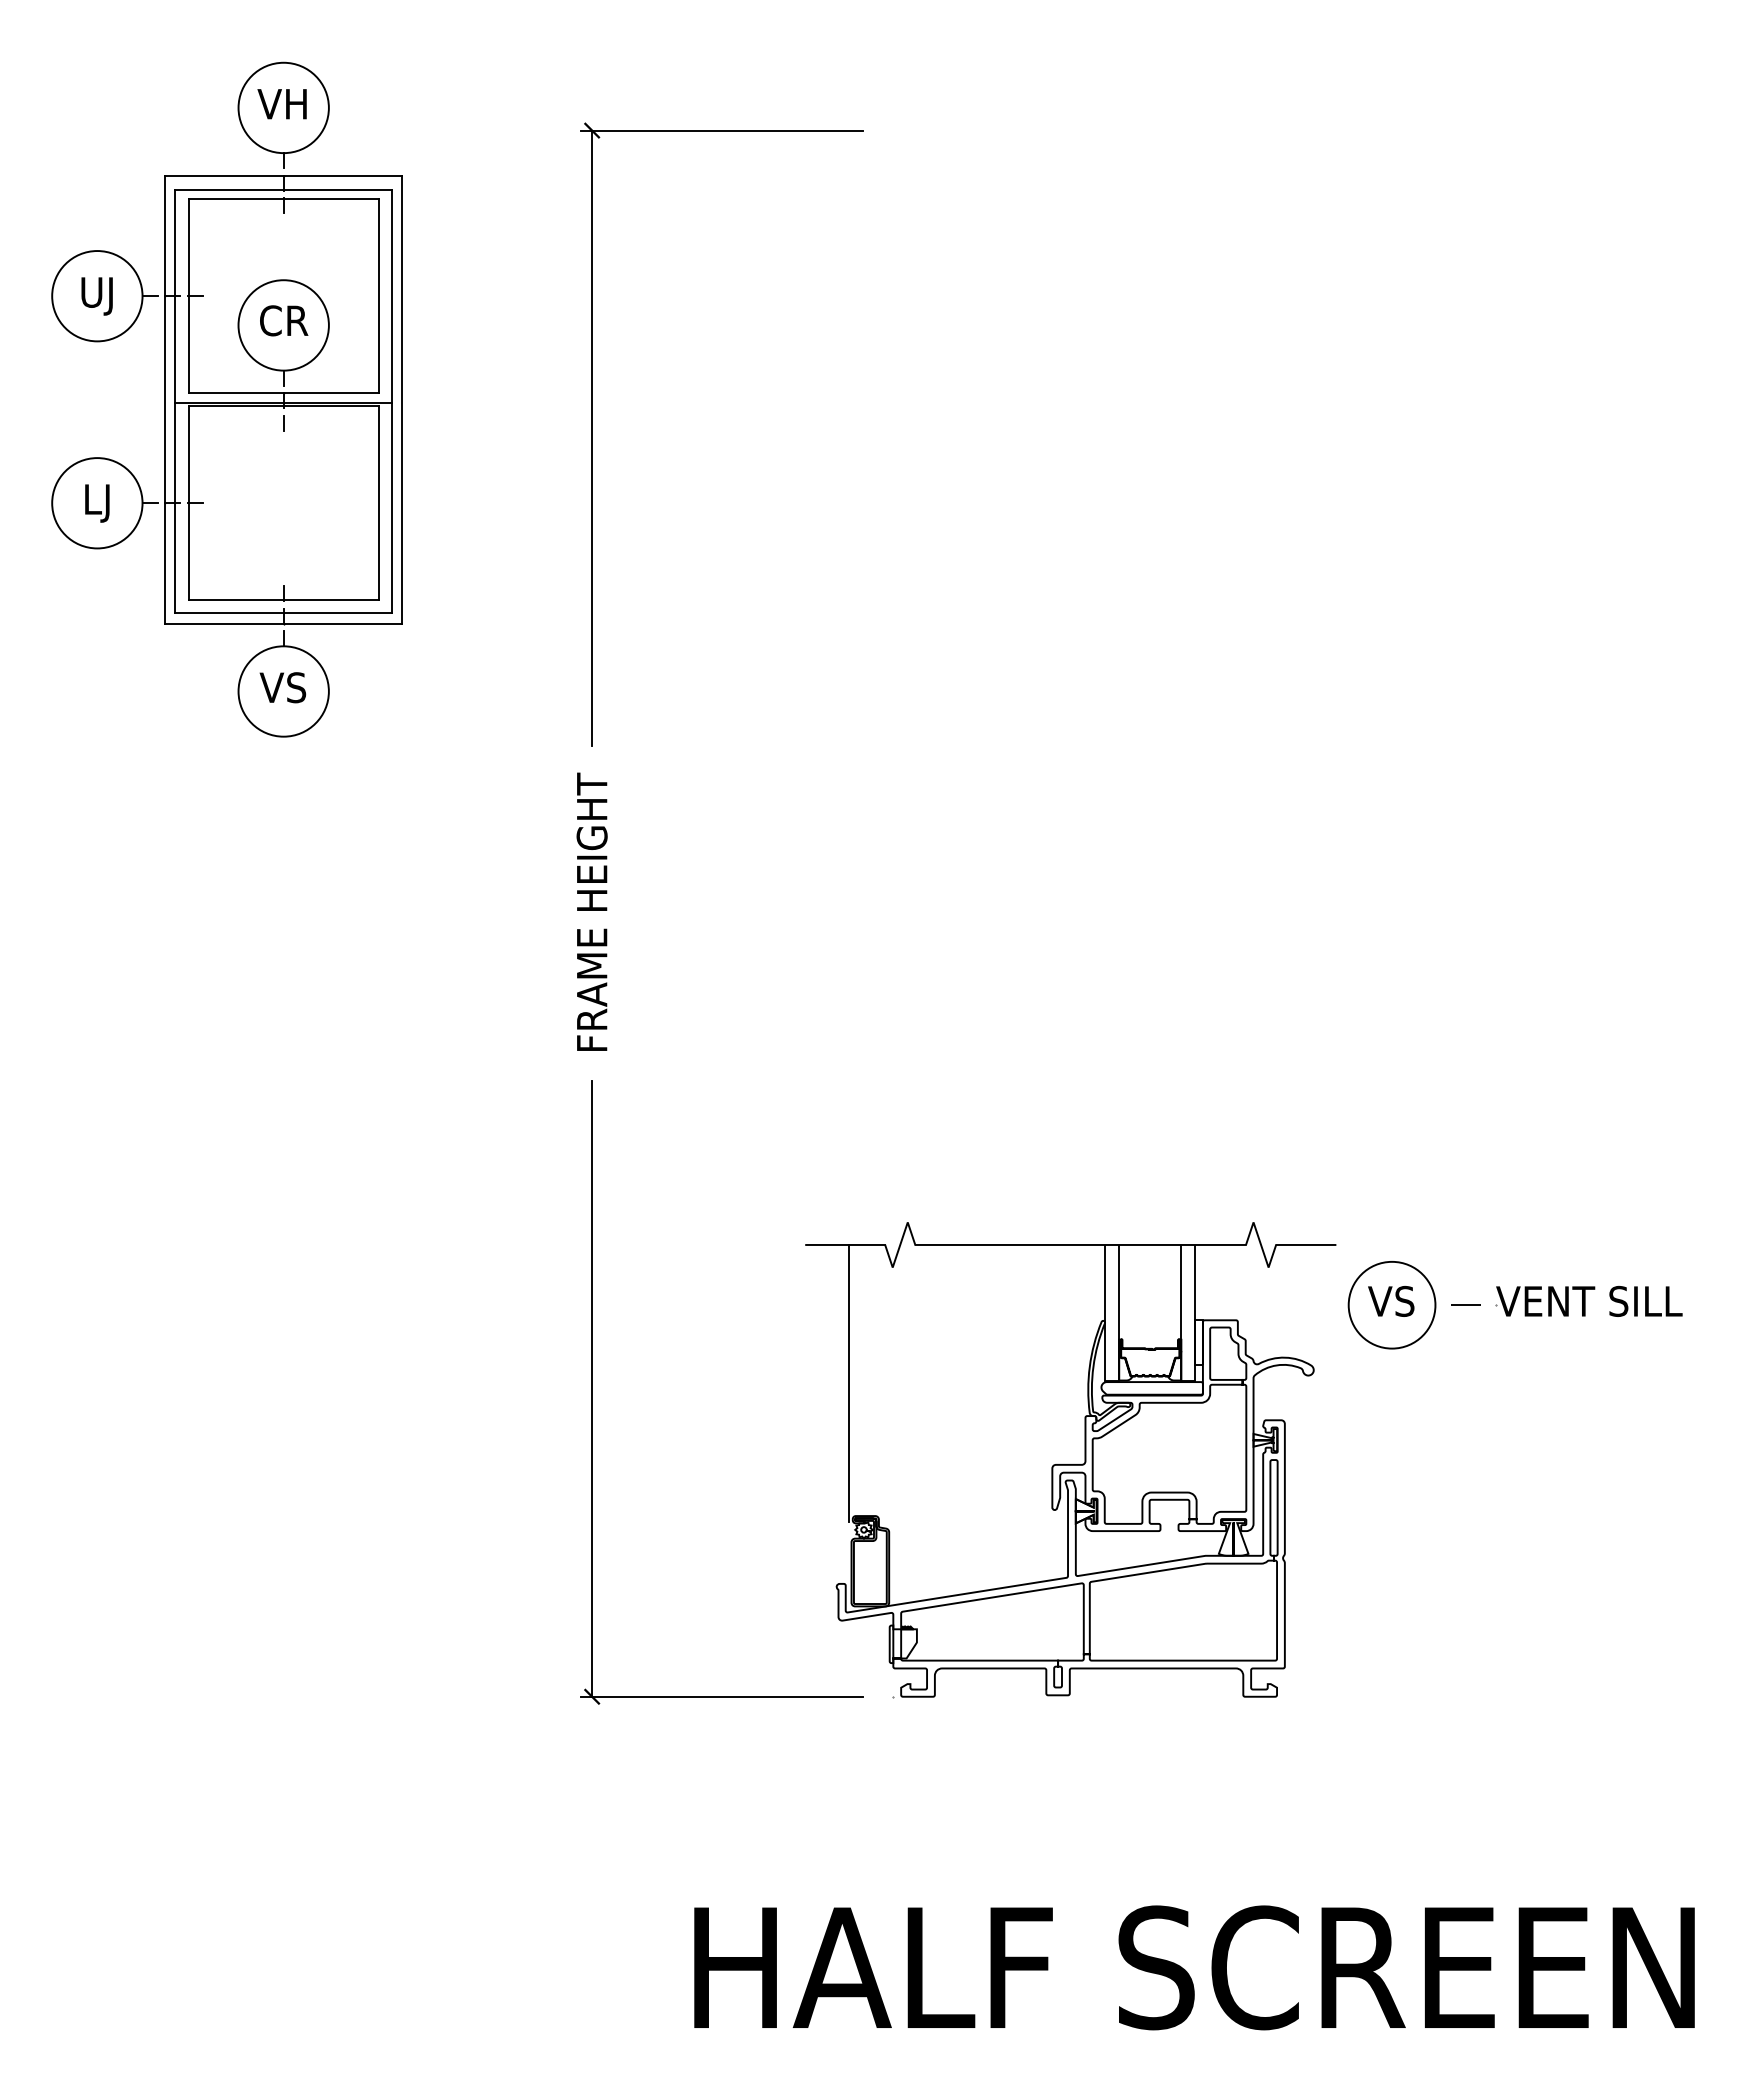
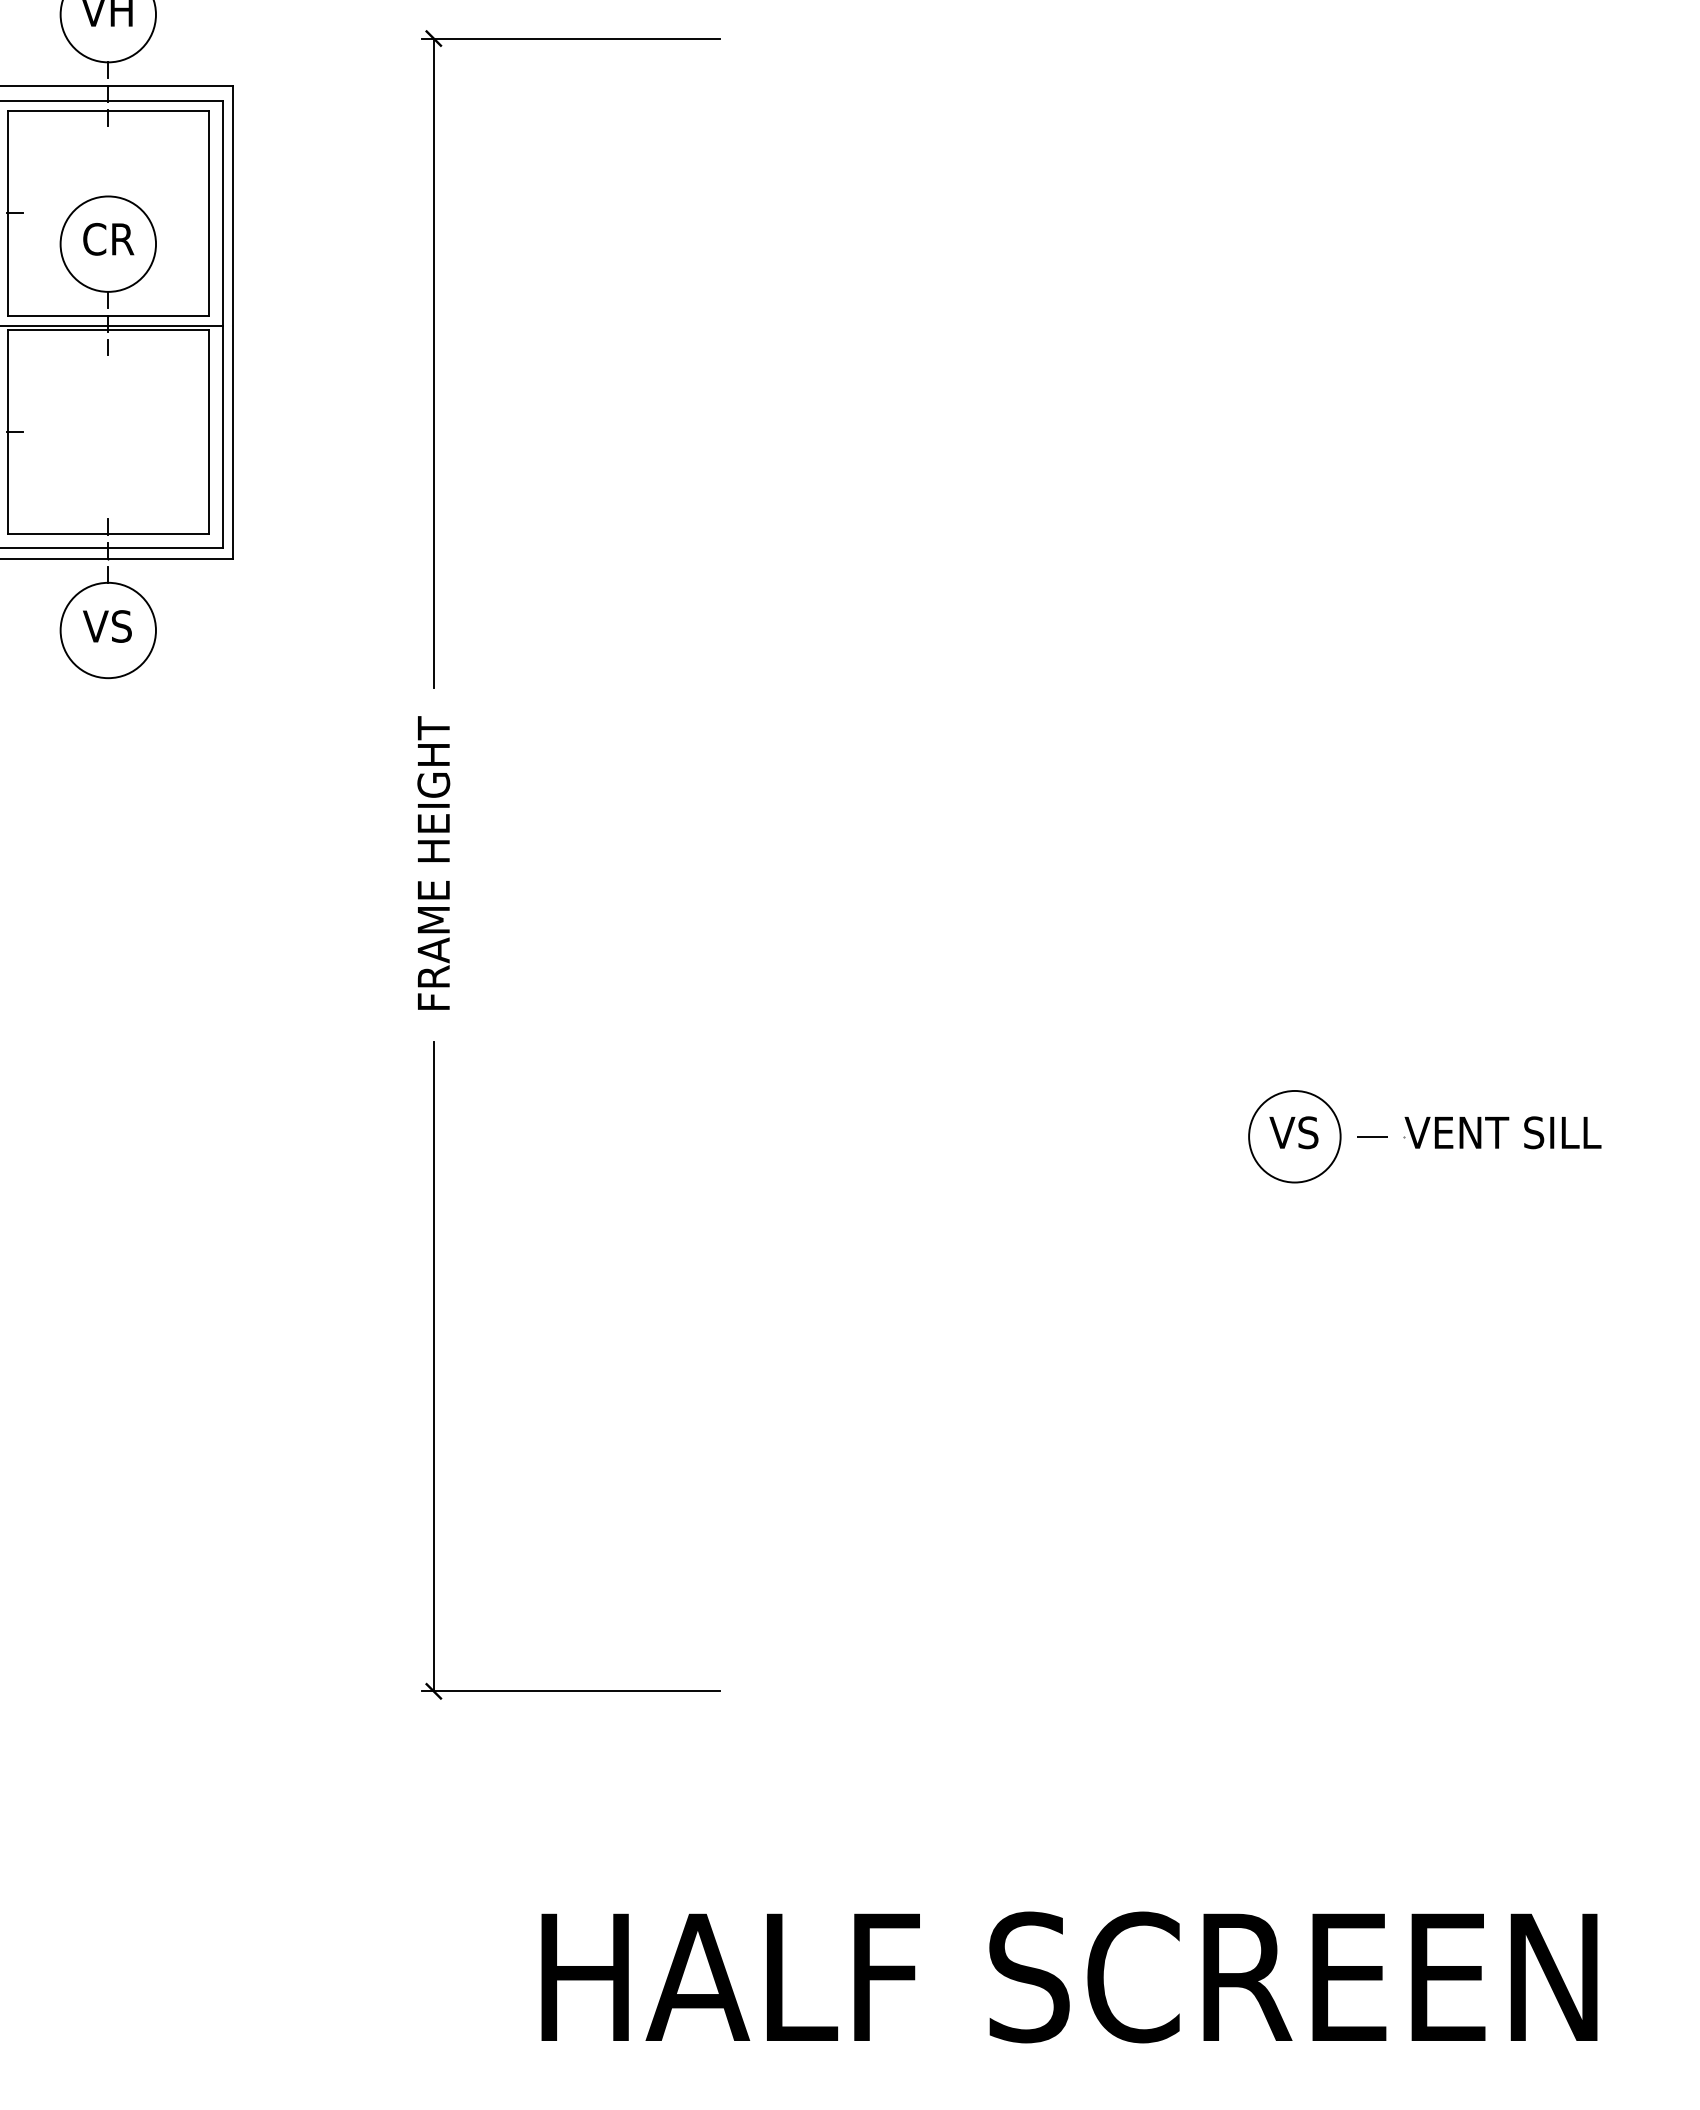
part: (1514, 1305) -> (1424, 1137), moved
part: (1070, 1460) -> (938, 1442), removed

